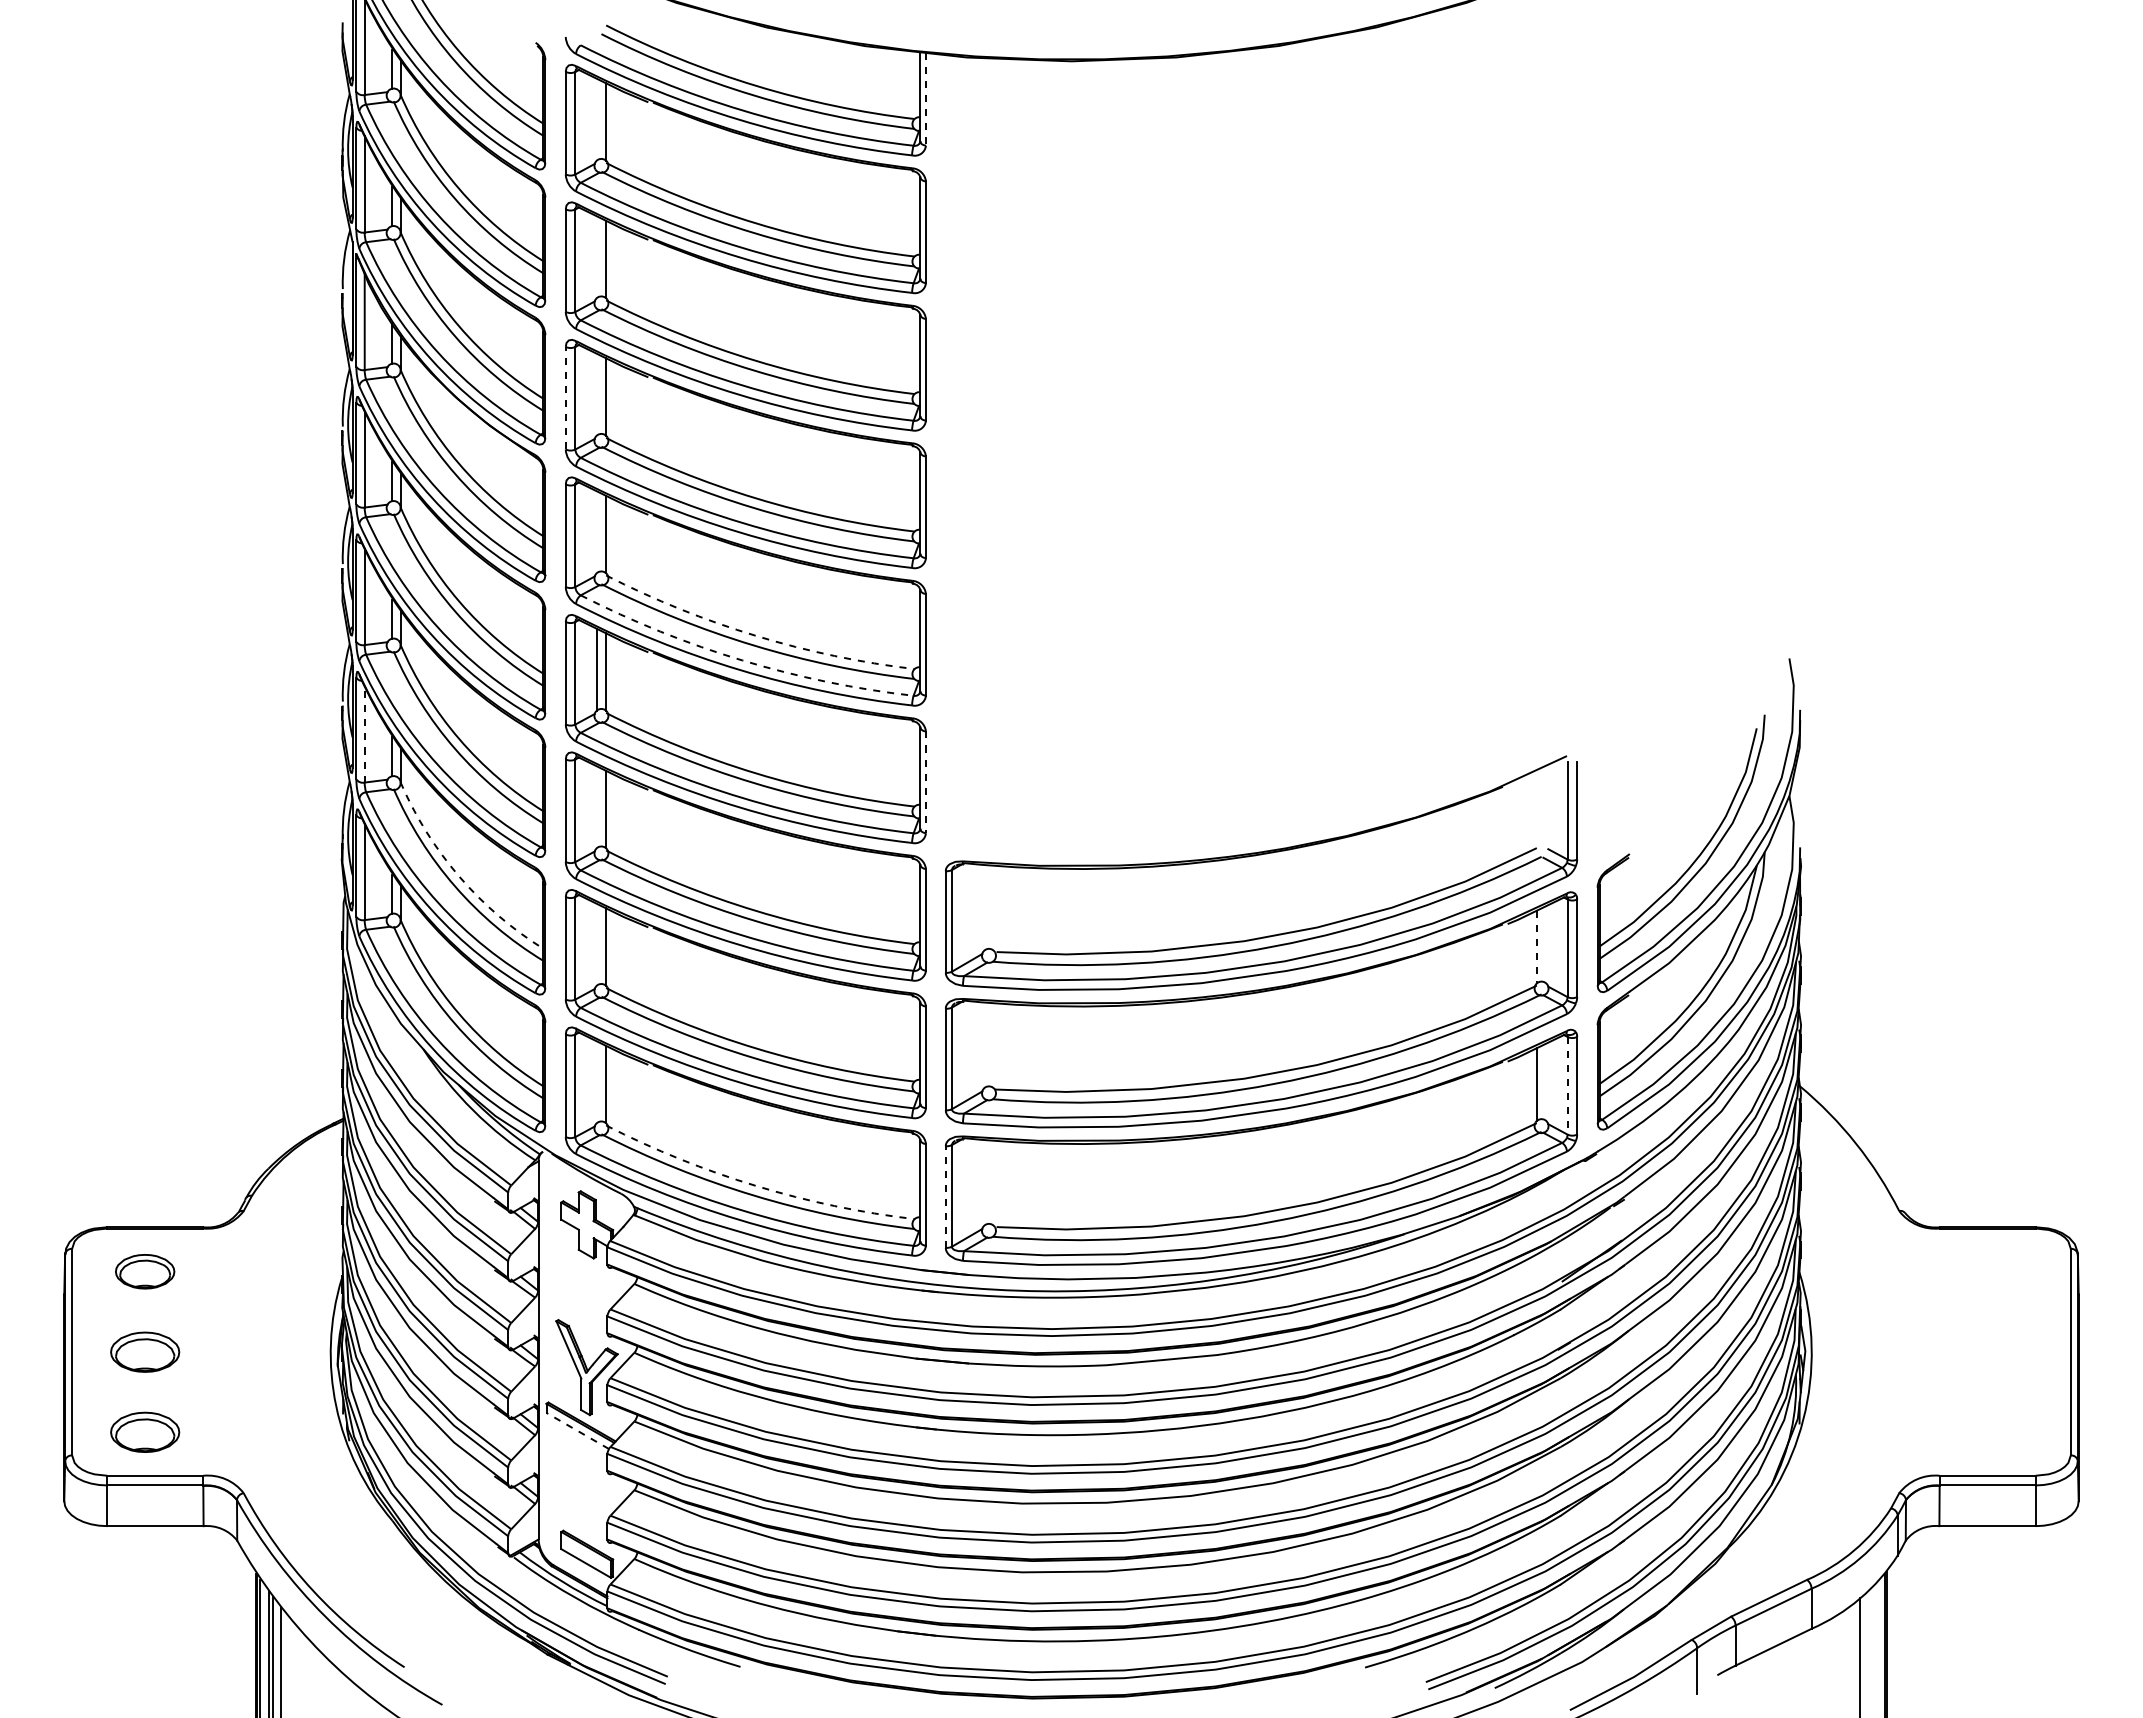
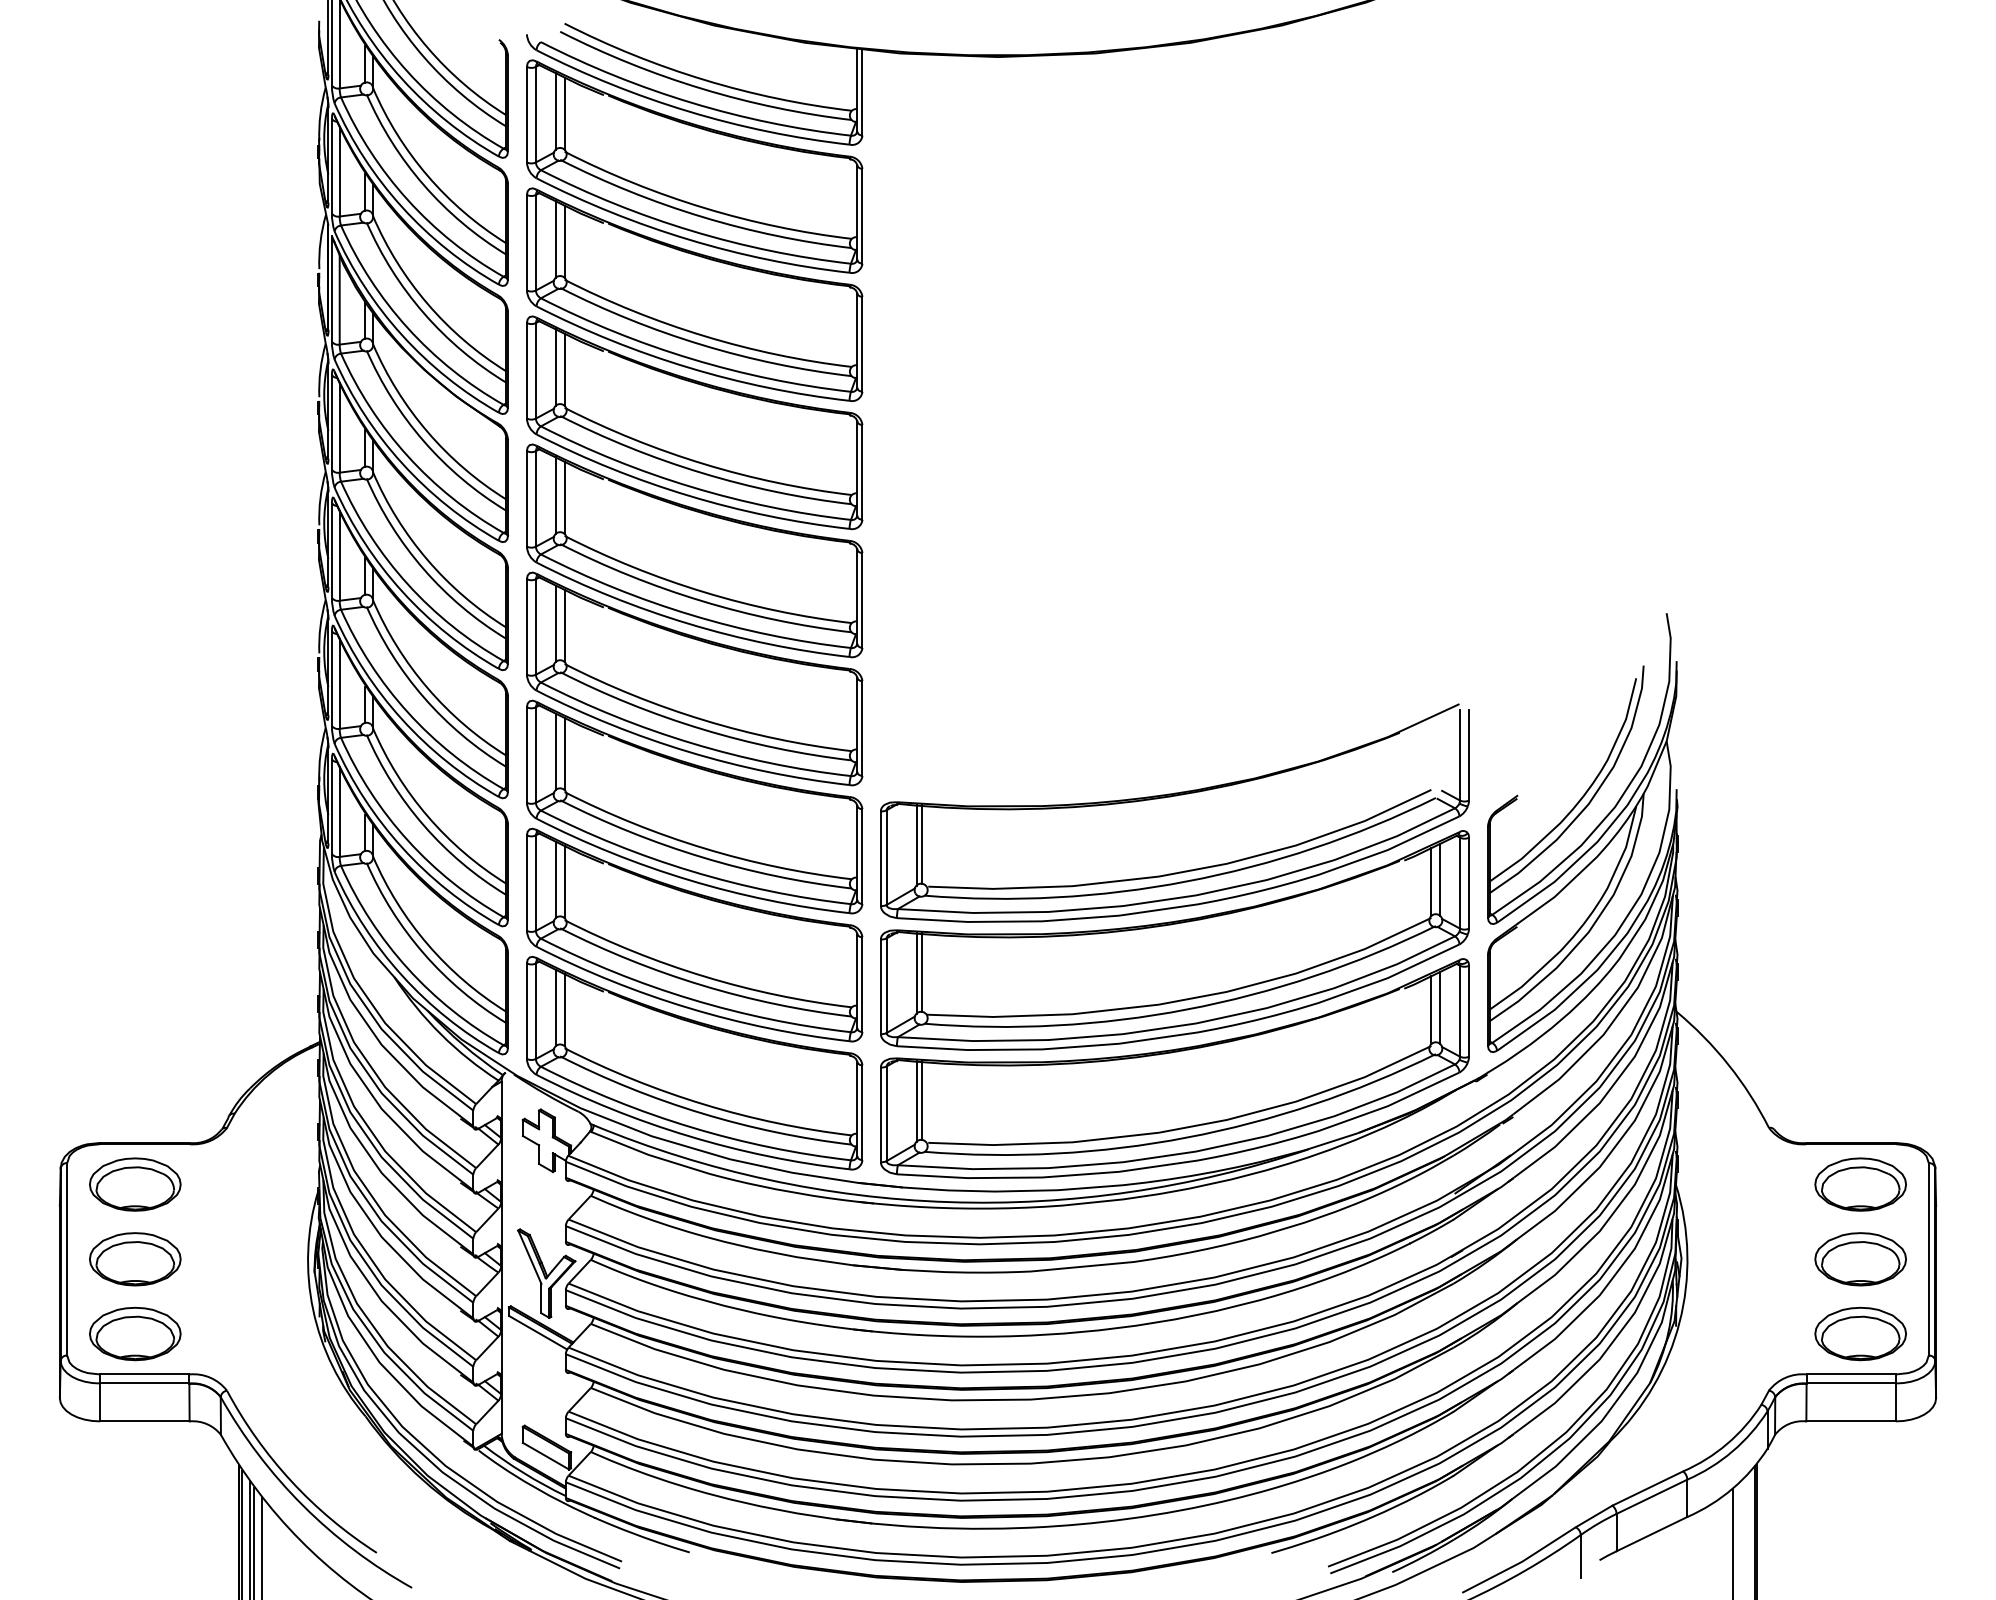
line: (925, 99) -> (862, 92), dashed -> solid
line: (596, 119) -> (555, 111), added
line: (596, 257) -> (555, 239), added
line: (596, 394) -> (555, 367), added
line: (565, 397) -> (526, 370), dashed -> solid
line: (596, 532) -> (555, 495), added
arc: (756, 635) -> (704, 591), dashed -> solid
arc: (742, 660) -> (691, 615), dashed -> solid
line: (364, 734) -> (339, 684), dashed -> solid
line: (925, 782) -> (862, 728), dashed -> solid
line: (596, 807) -> (555, 752), added
arc: (459, 876) -> (427, 816), dashed -> solid
line: (989, 906) -> (921, 844), added
line: (984, 907) -> (916, 845), added
line: (596, 944) -> (555, 879), added
line: (1546, 944) -> (1440, 879), added
line: (1536, 947) -> (1431, 882), dashed -> solid
line: (984, 1044) -> (916, 972), added
line: (989, 1044) -> (921, 972), added
line: (596, 1082) -> (555, 1008), added
line: (1546, 1082) -> (1440, 1008), added
line: (1567, 1085) -> (1459, 1010), dashed -> solid
line: (989, 1181) -> (921, 1100), added
line: (984, 1182) -> (916, 1101), added
arc: (756, 1186) -> (704, 1105), dashed -> solid
line: (945, 1197) -> (880, 1115), dashed -> solid
part: (144, 1271) -> (134, 1184), size x1.67
part: (1997, 1271) -> (1860, 1184), added
part: (144, 1352) -> (134, 1259), size x1.43
part: (1997, 1352) -> (1860, 1259), added
line: (577, 1430) -> (537, 1332), dashed -> solid
part: (144, 1432) -> (134, 1334), size x1.43
part: (1997, 1432) -> (1860, 1334), added

